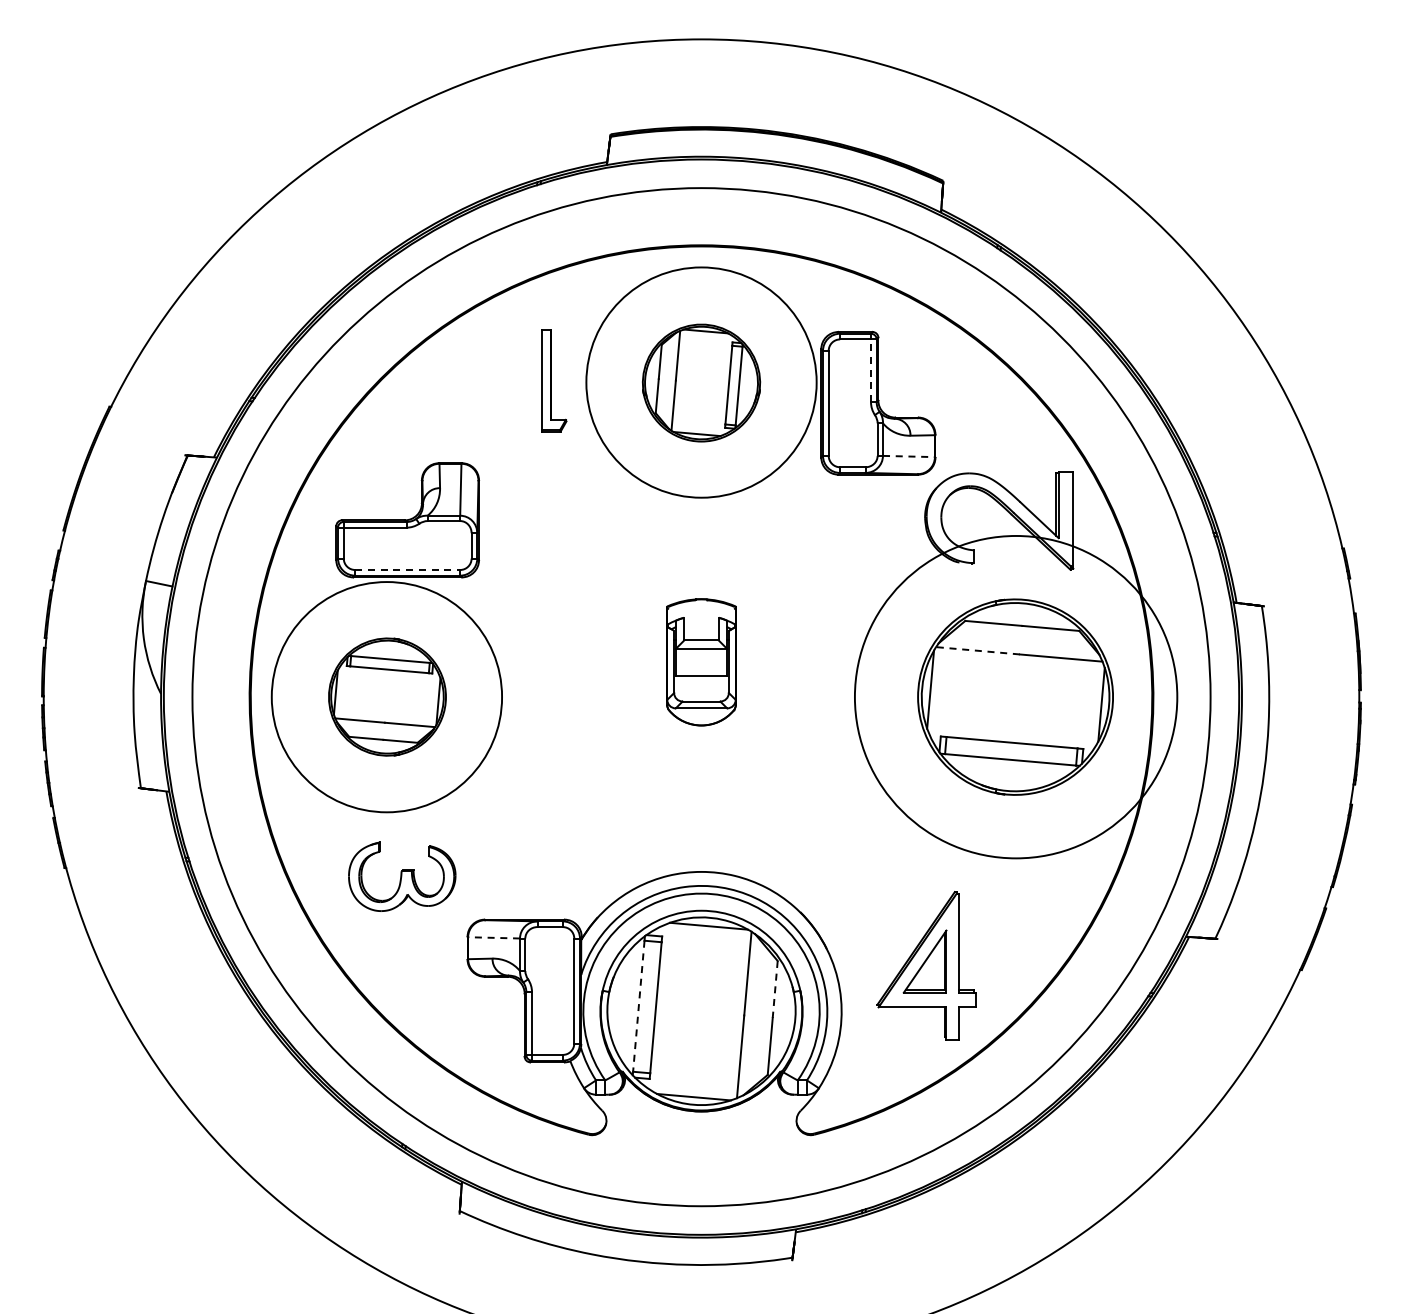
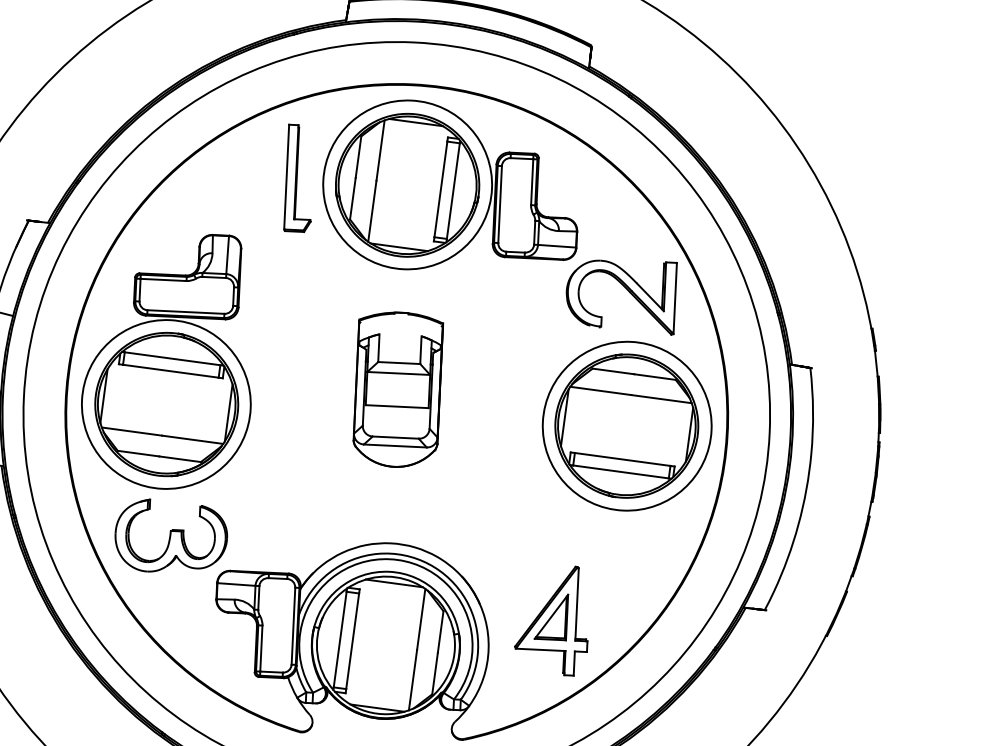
line: (871, 370) -> (532, 181), dashed -> solid
part: (553, 380) -> (299, 178), size x1.43
part: (701, 382) -> (407, 184), size x1.67
line: (908, 456) -> (556, 246), dashed -> solid
line: (407, 569) -> (185, 311), dashed -> solid
line: (977, 650) -> (600, 390), dashed -> solid
part: (701, 662) -> (397, 389), size x1.67
part: (387, 696) -> (166, 404), size x1.67
circle: (1015, 697) -> (626, 426), size x0.71
part: (402, 876) -> (171, 536), size x1.43
line: (494, 937) -> (236, 584), dashed -> solid
line: (775, 989) -> (440, 632), dashed -> solid
line: (638, 1006) -> (339, 639), dashed -> solid

